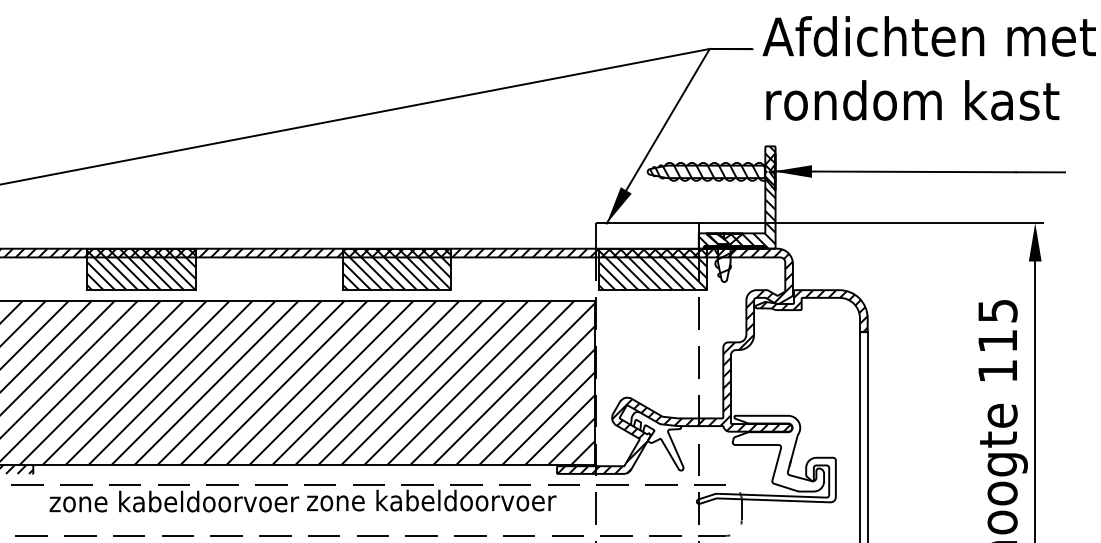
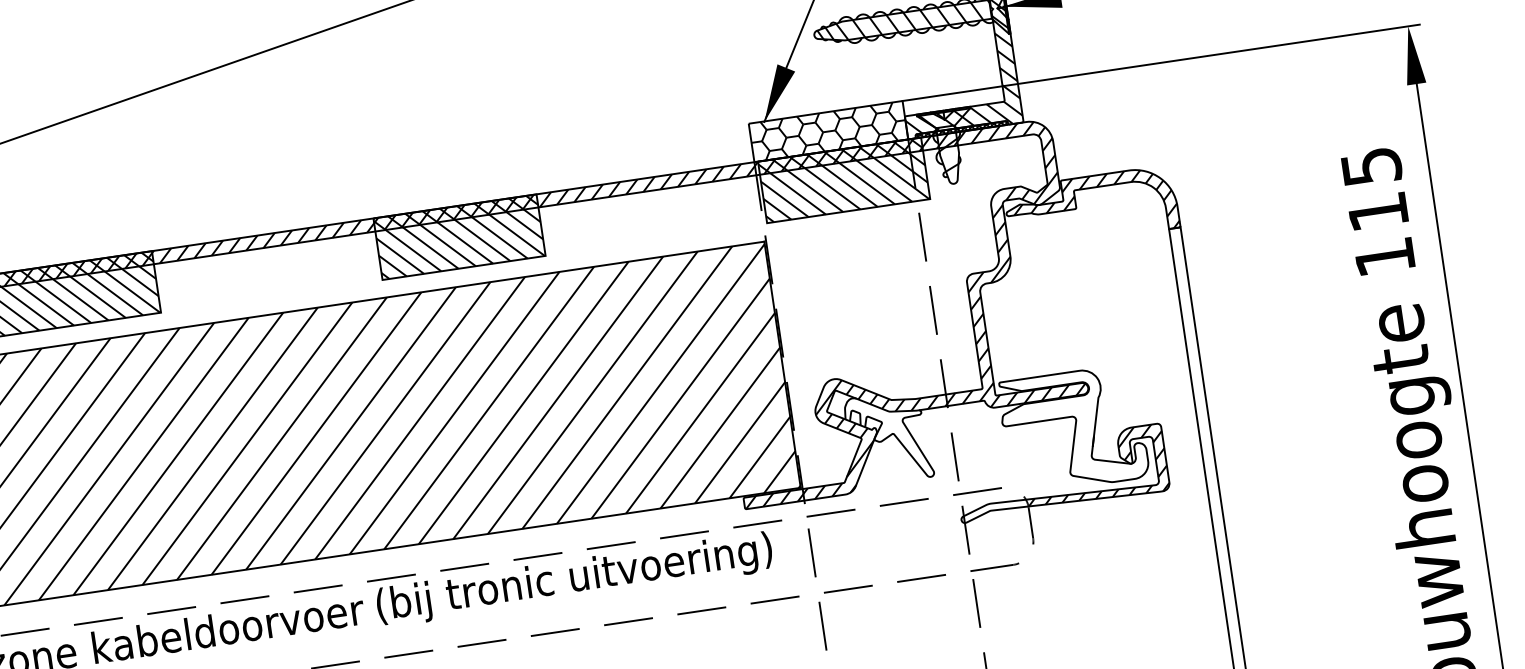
hatch: (647, 235) -> (828, 130), added
hatch: (788, 479) -> (1094, 466), added
text: (438, 502) -> (573, 578), zone kabeldoorvoer -> (bij tronic uitvoering)

